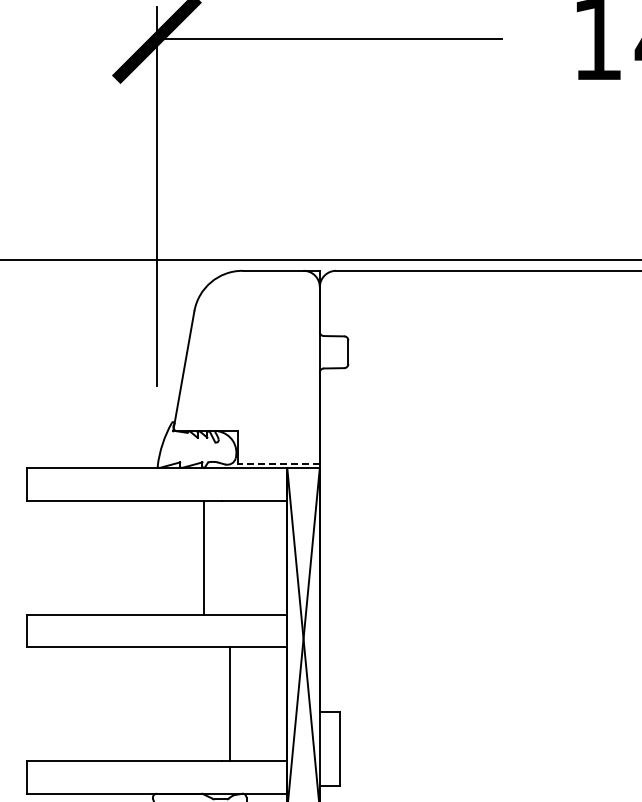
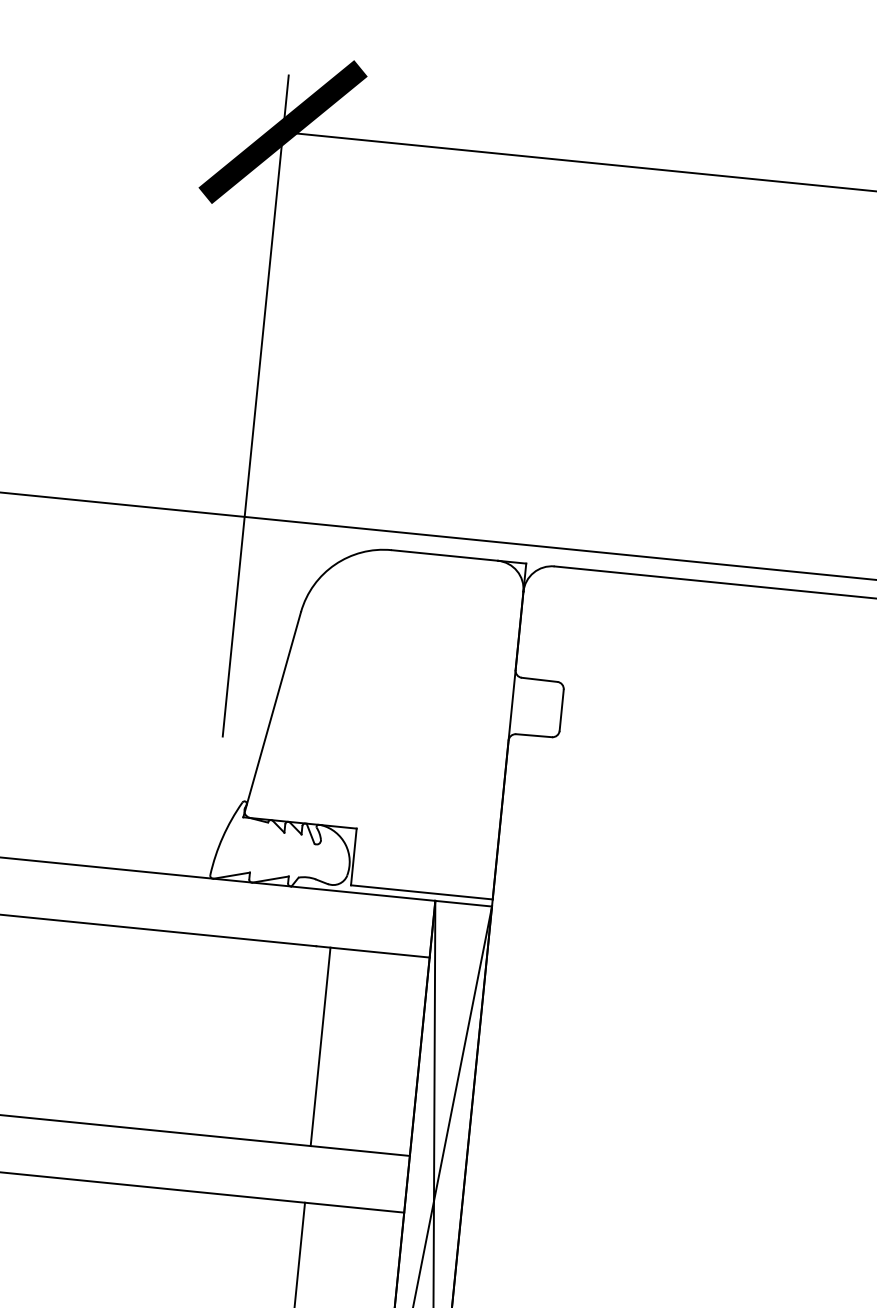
line: (279, 463) -> (422, 891), dashed -> solid
line: (204, 557) -> (321, 1046), moved

